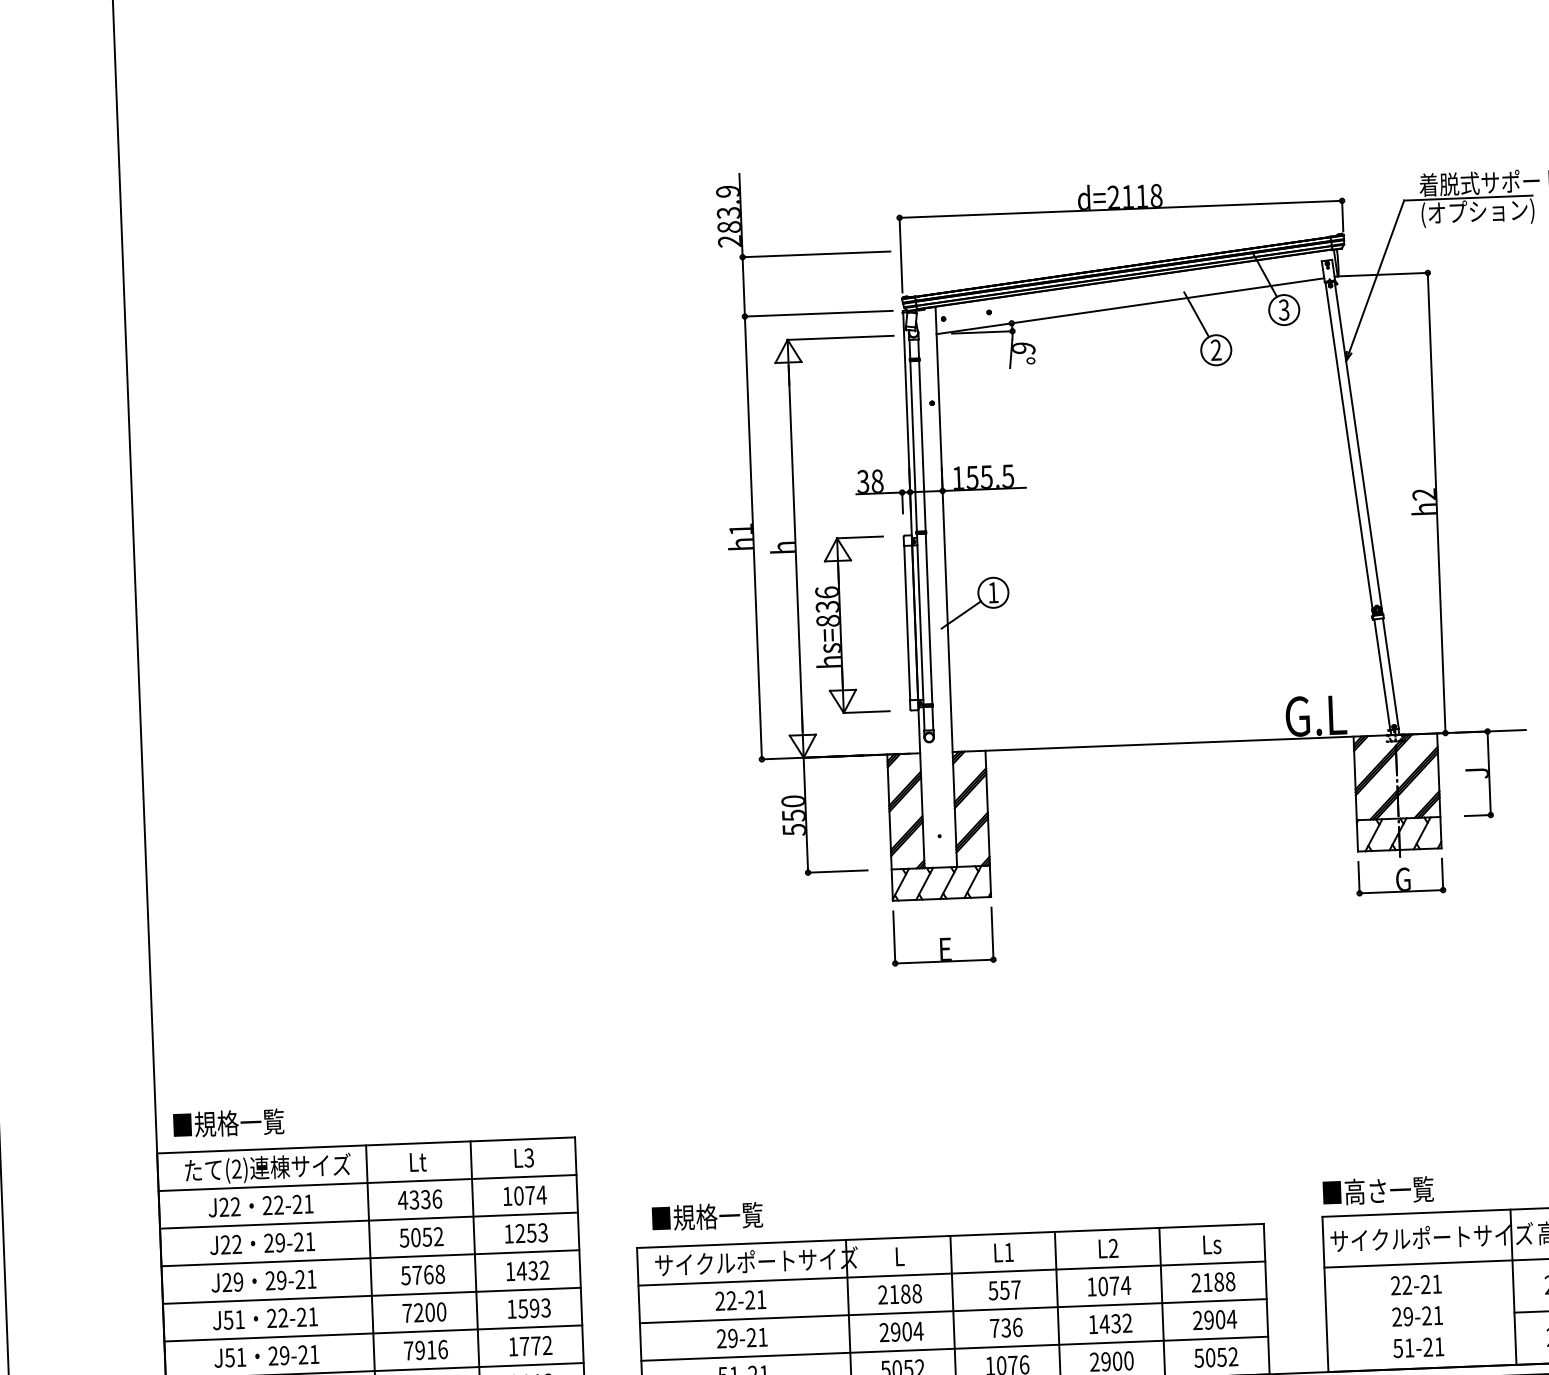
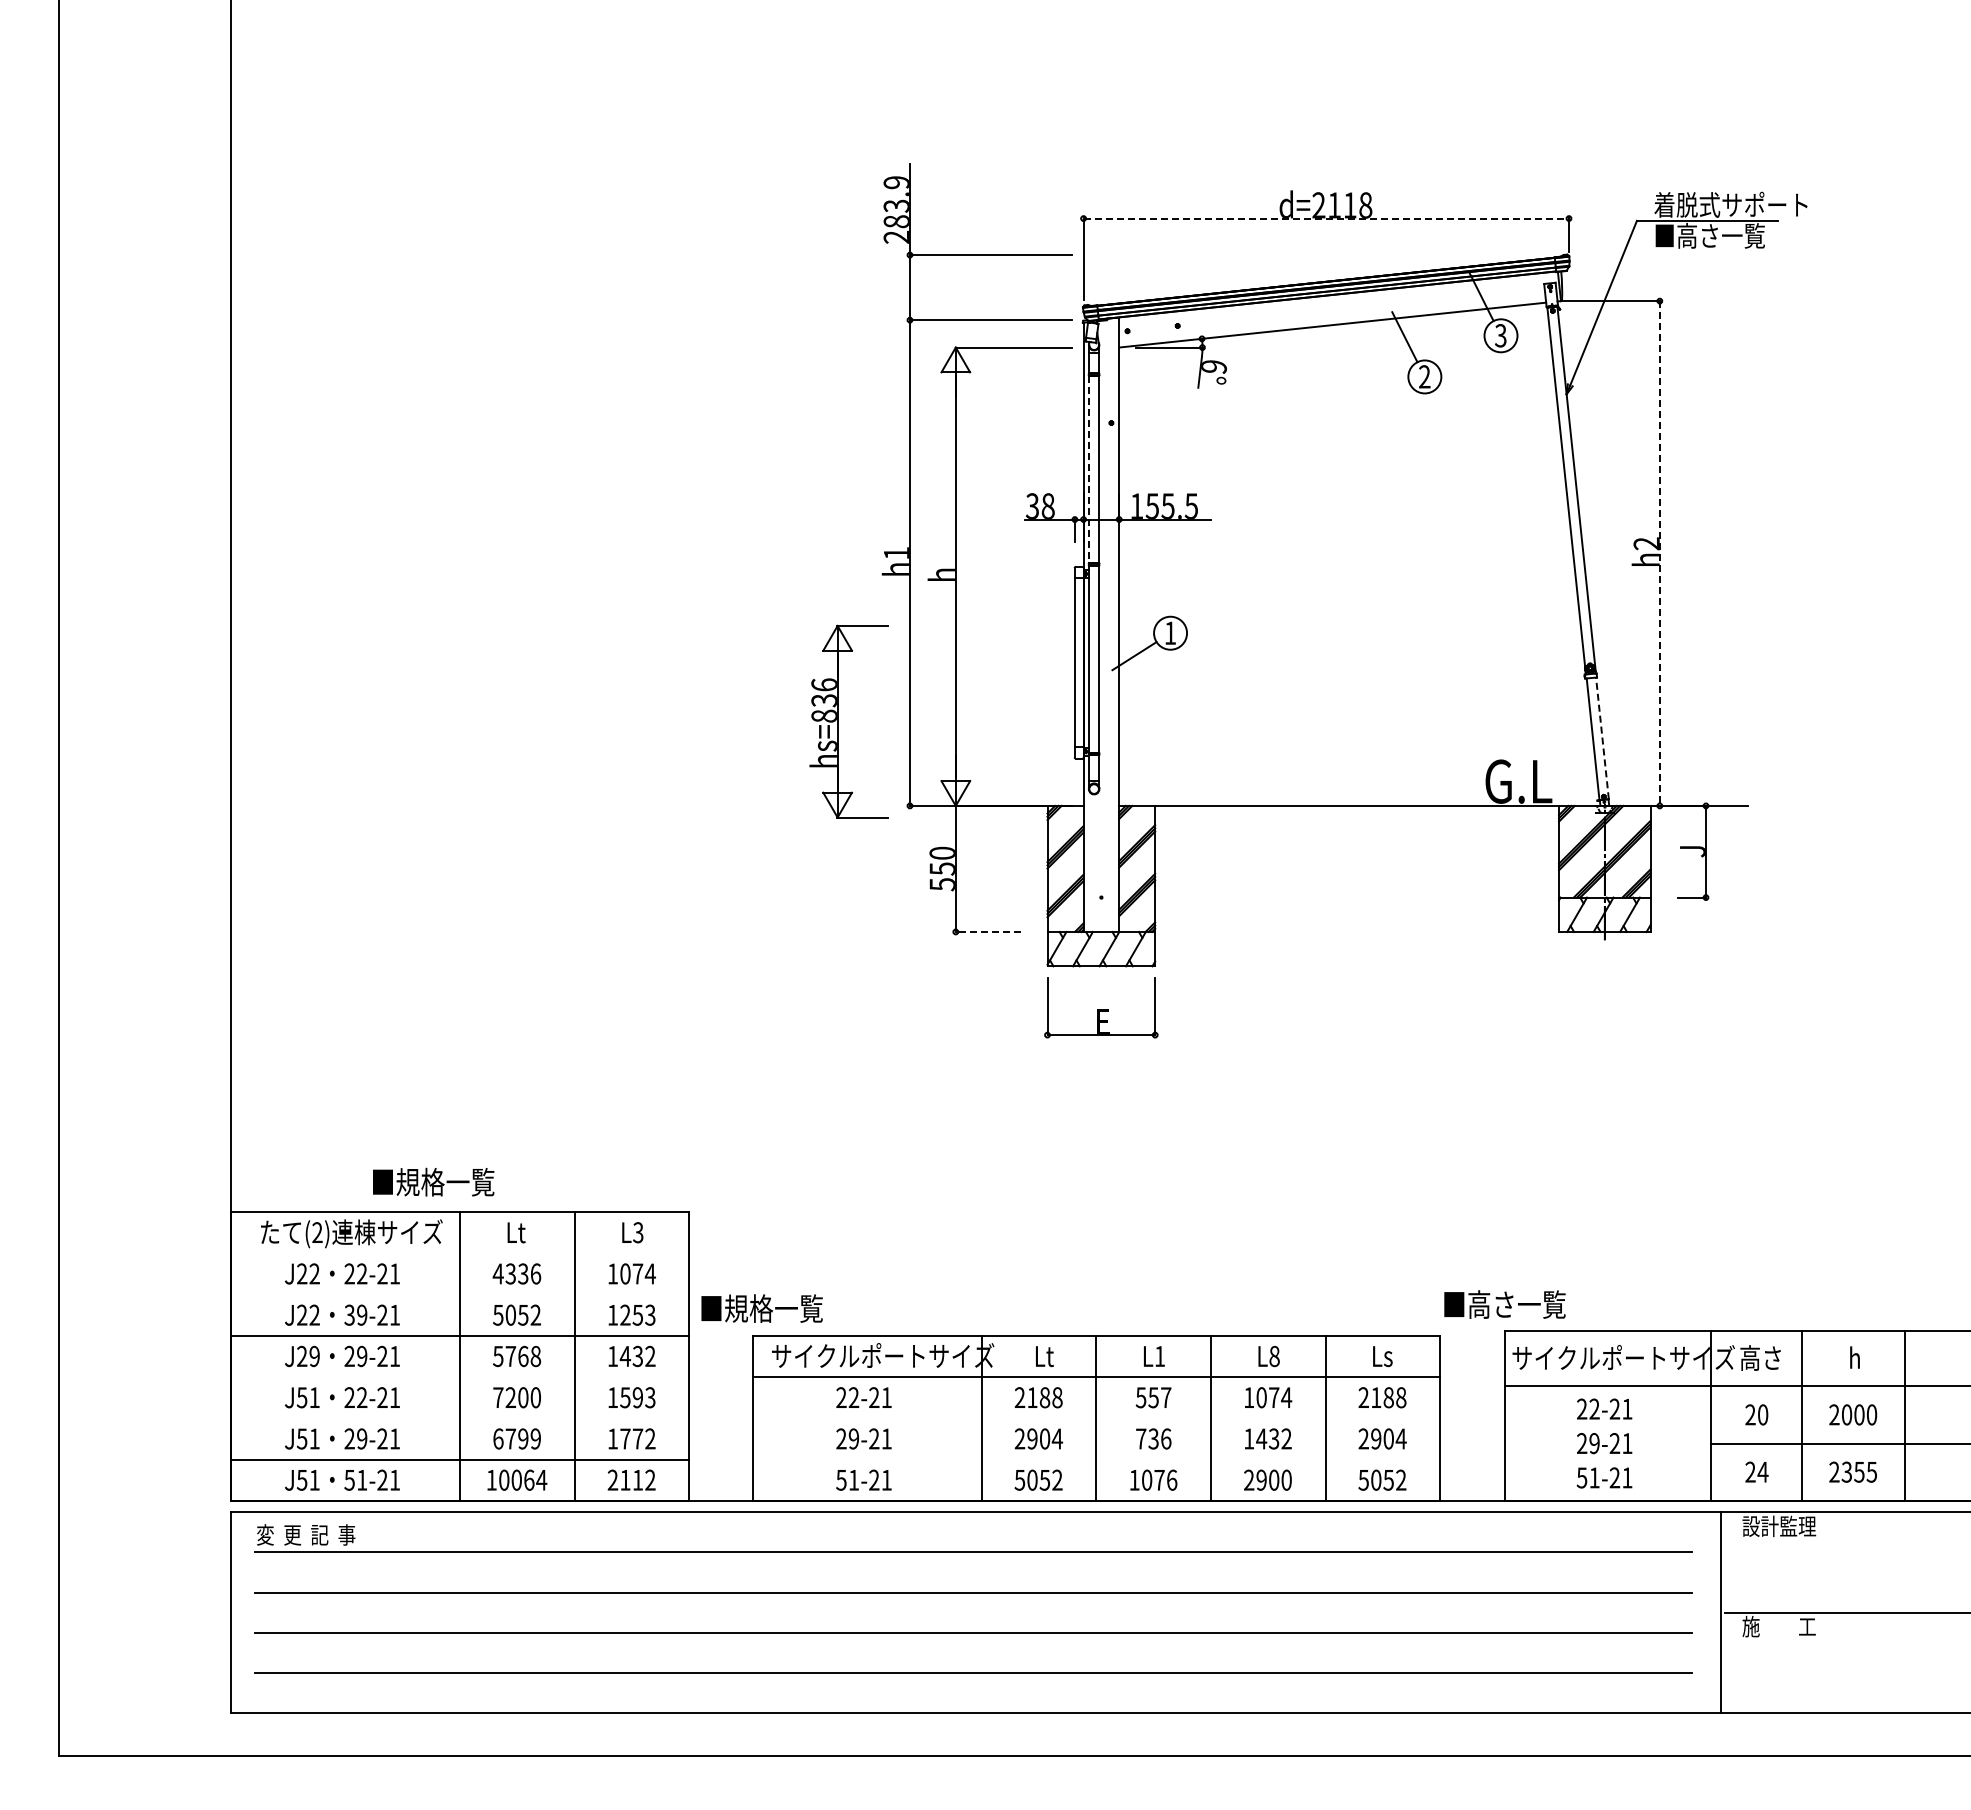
line: (1121, 209) -> (1326, 218), solid -> dashed
text: (1478, 211) -> (1717, 236), (オプション) -> ■高さ一覧
line: (913, 447) -> (1089, 470), solid -> dashed
line: (1436, 503) -> (1659, 554), solid -> dashed
part: (841, 625) -> (838, 721), moved
line: (1390, 672) -> (1602, 737), solid -> dashed
line: (837, 871) -> (988, 931), solid -> dashed
part: (1400, 876) -> (1604, 961), removed
text: (228, 1122) -> (433, 1181), moved
line: (367, 1183) -> (460, 1253), removed
text: (1377, 1190) -> (1504, 1304), moved
text: (706, 1216) -> (761, 1308), moved
line: (369, 1220) -> (460, 1294), removed
text: (268, 1243) -> (349, 1315), 29-21 -> 39-21
text: (1113, 1248) -> (1274, 1356), L2 -> L8
text: (903, 1256) -> (1044, 1356), L -> Lt
line: (372, 1296) -> (460, 1377), removed
line: (953, 1311) -> (1096, 1418), removed
line: (373, 1333) -> (460, 1418), removed
line: (954, 1348) -> (1096, 1459), removed
text: (426, 1349) -> (517, 1438), 7916 -> 6799

